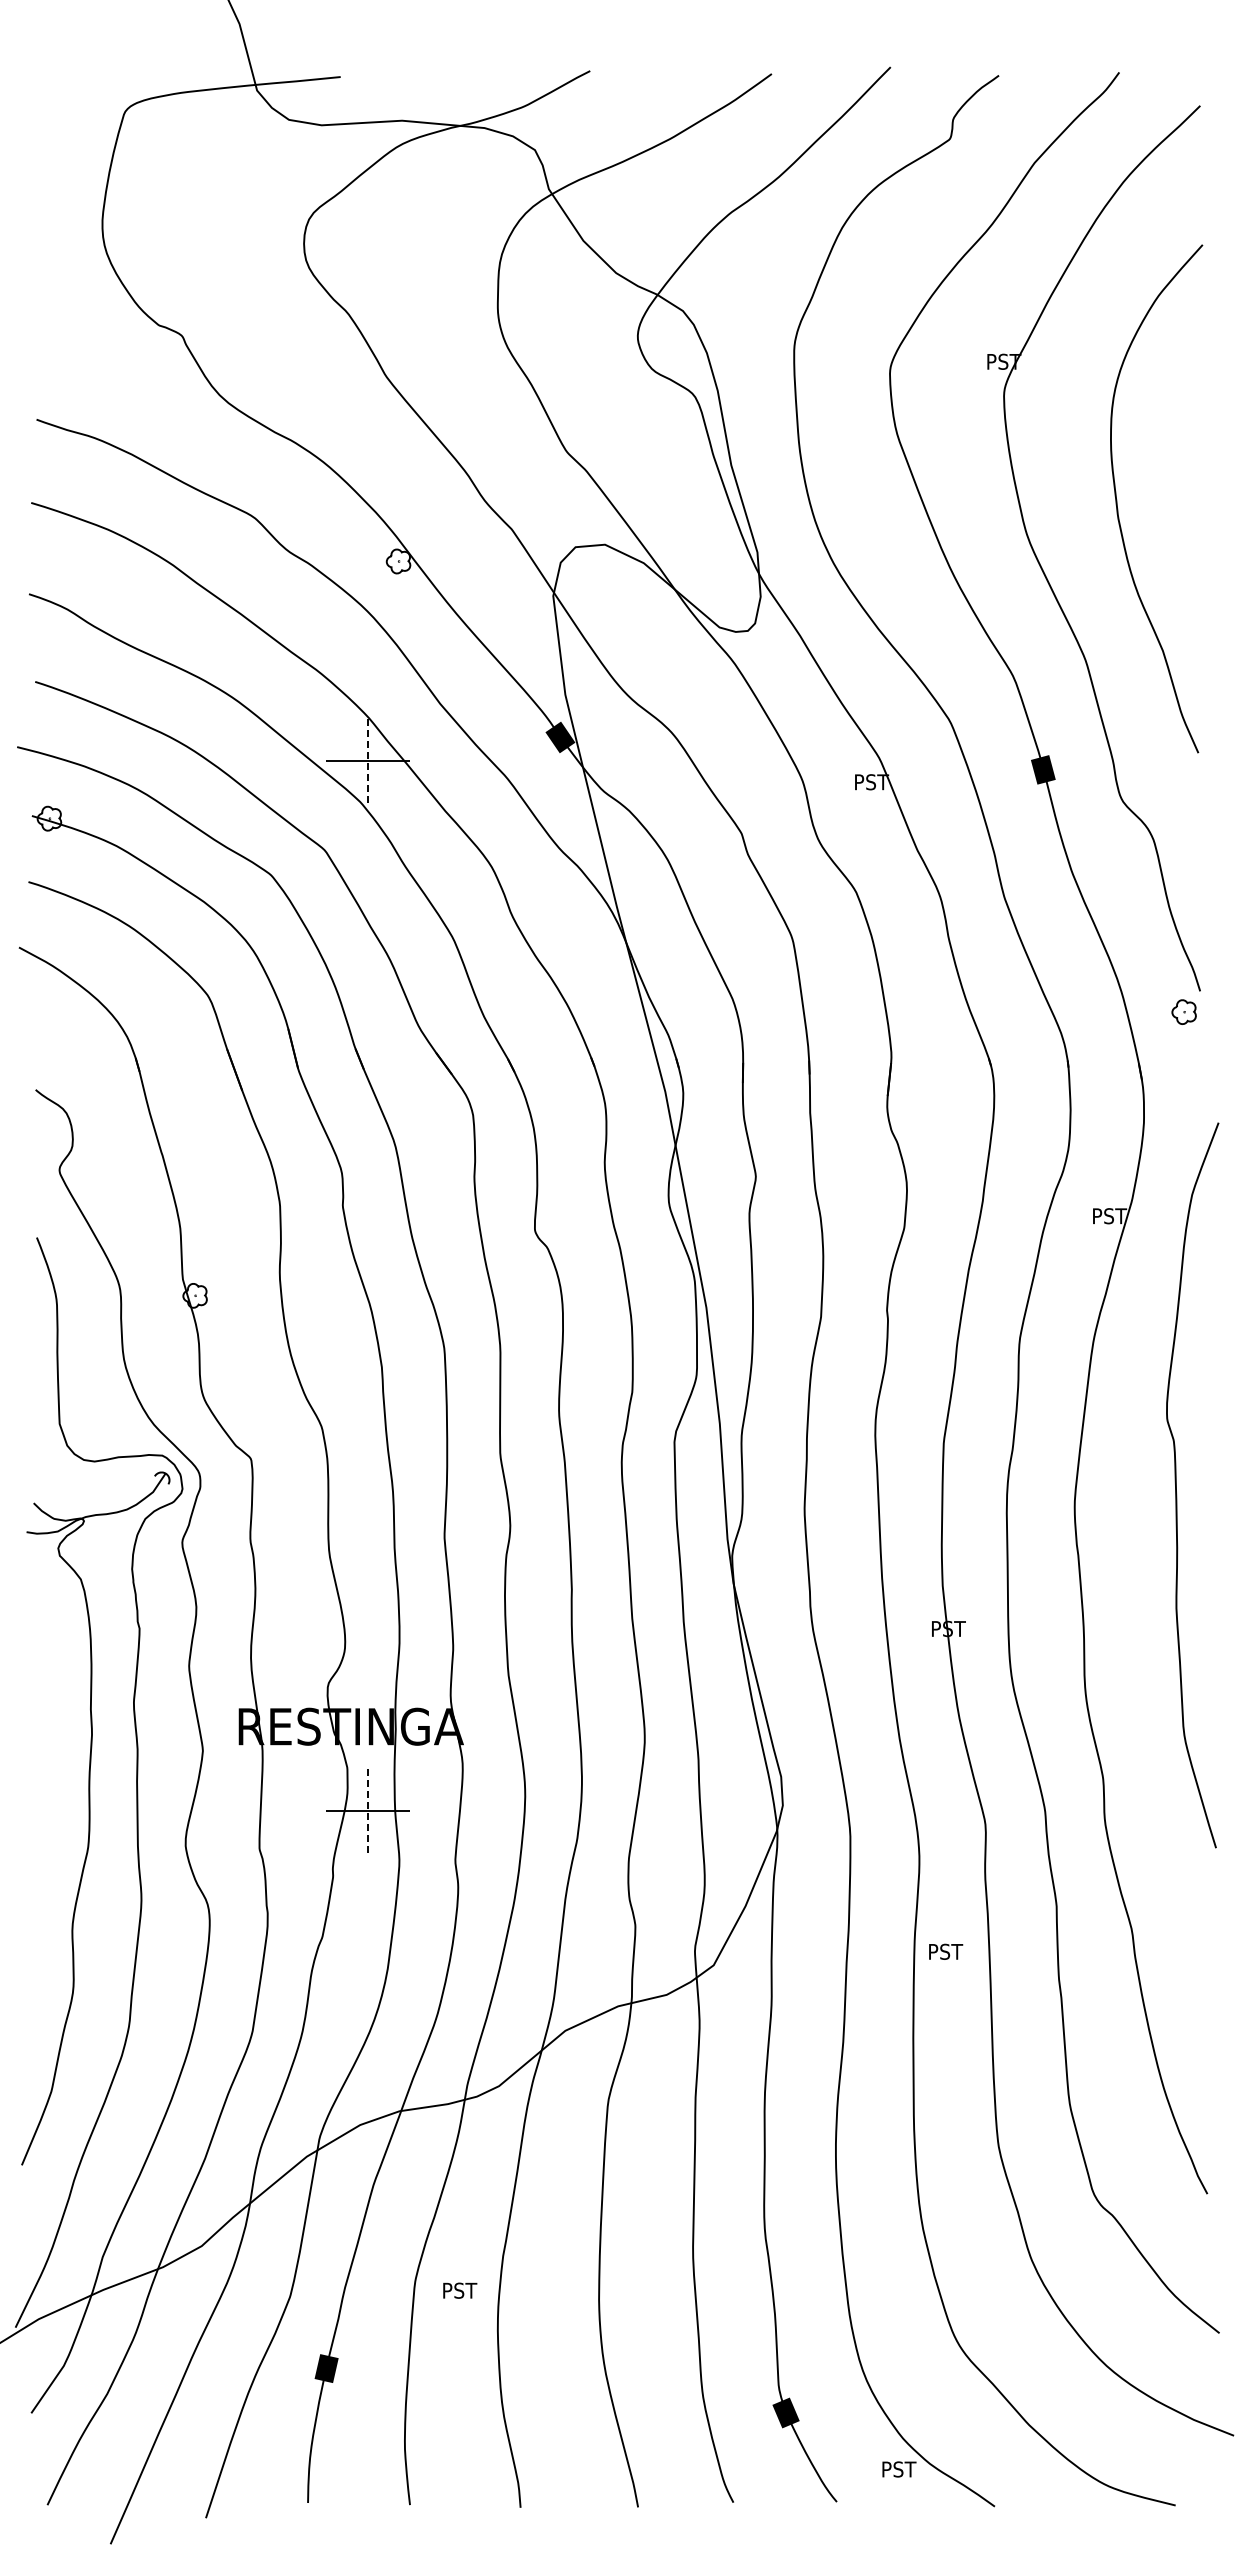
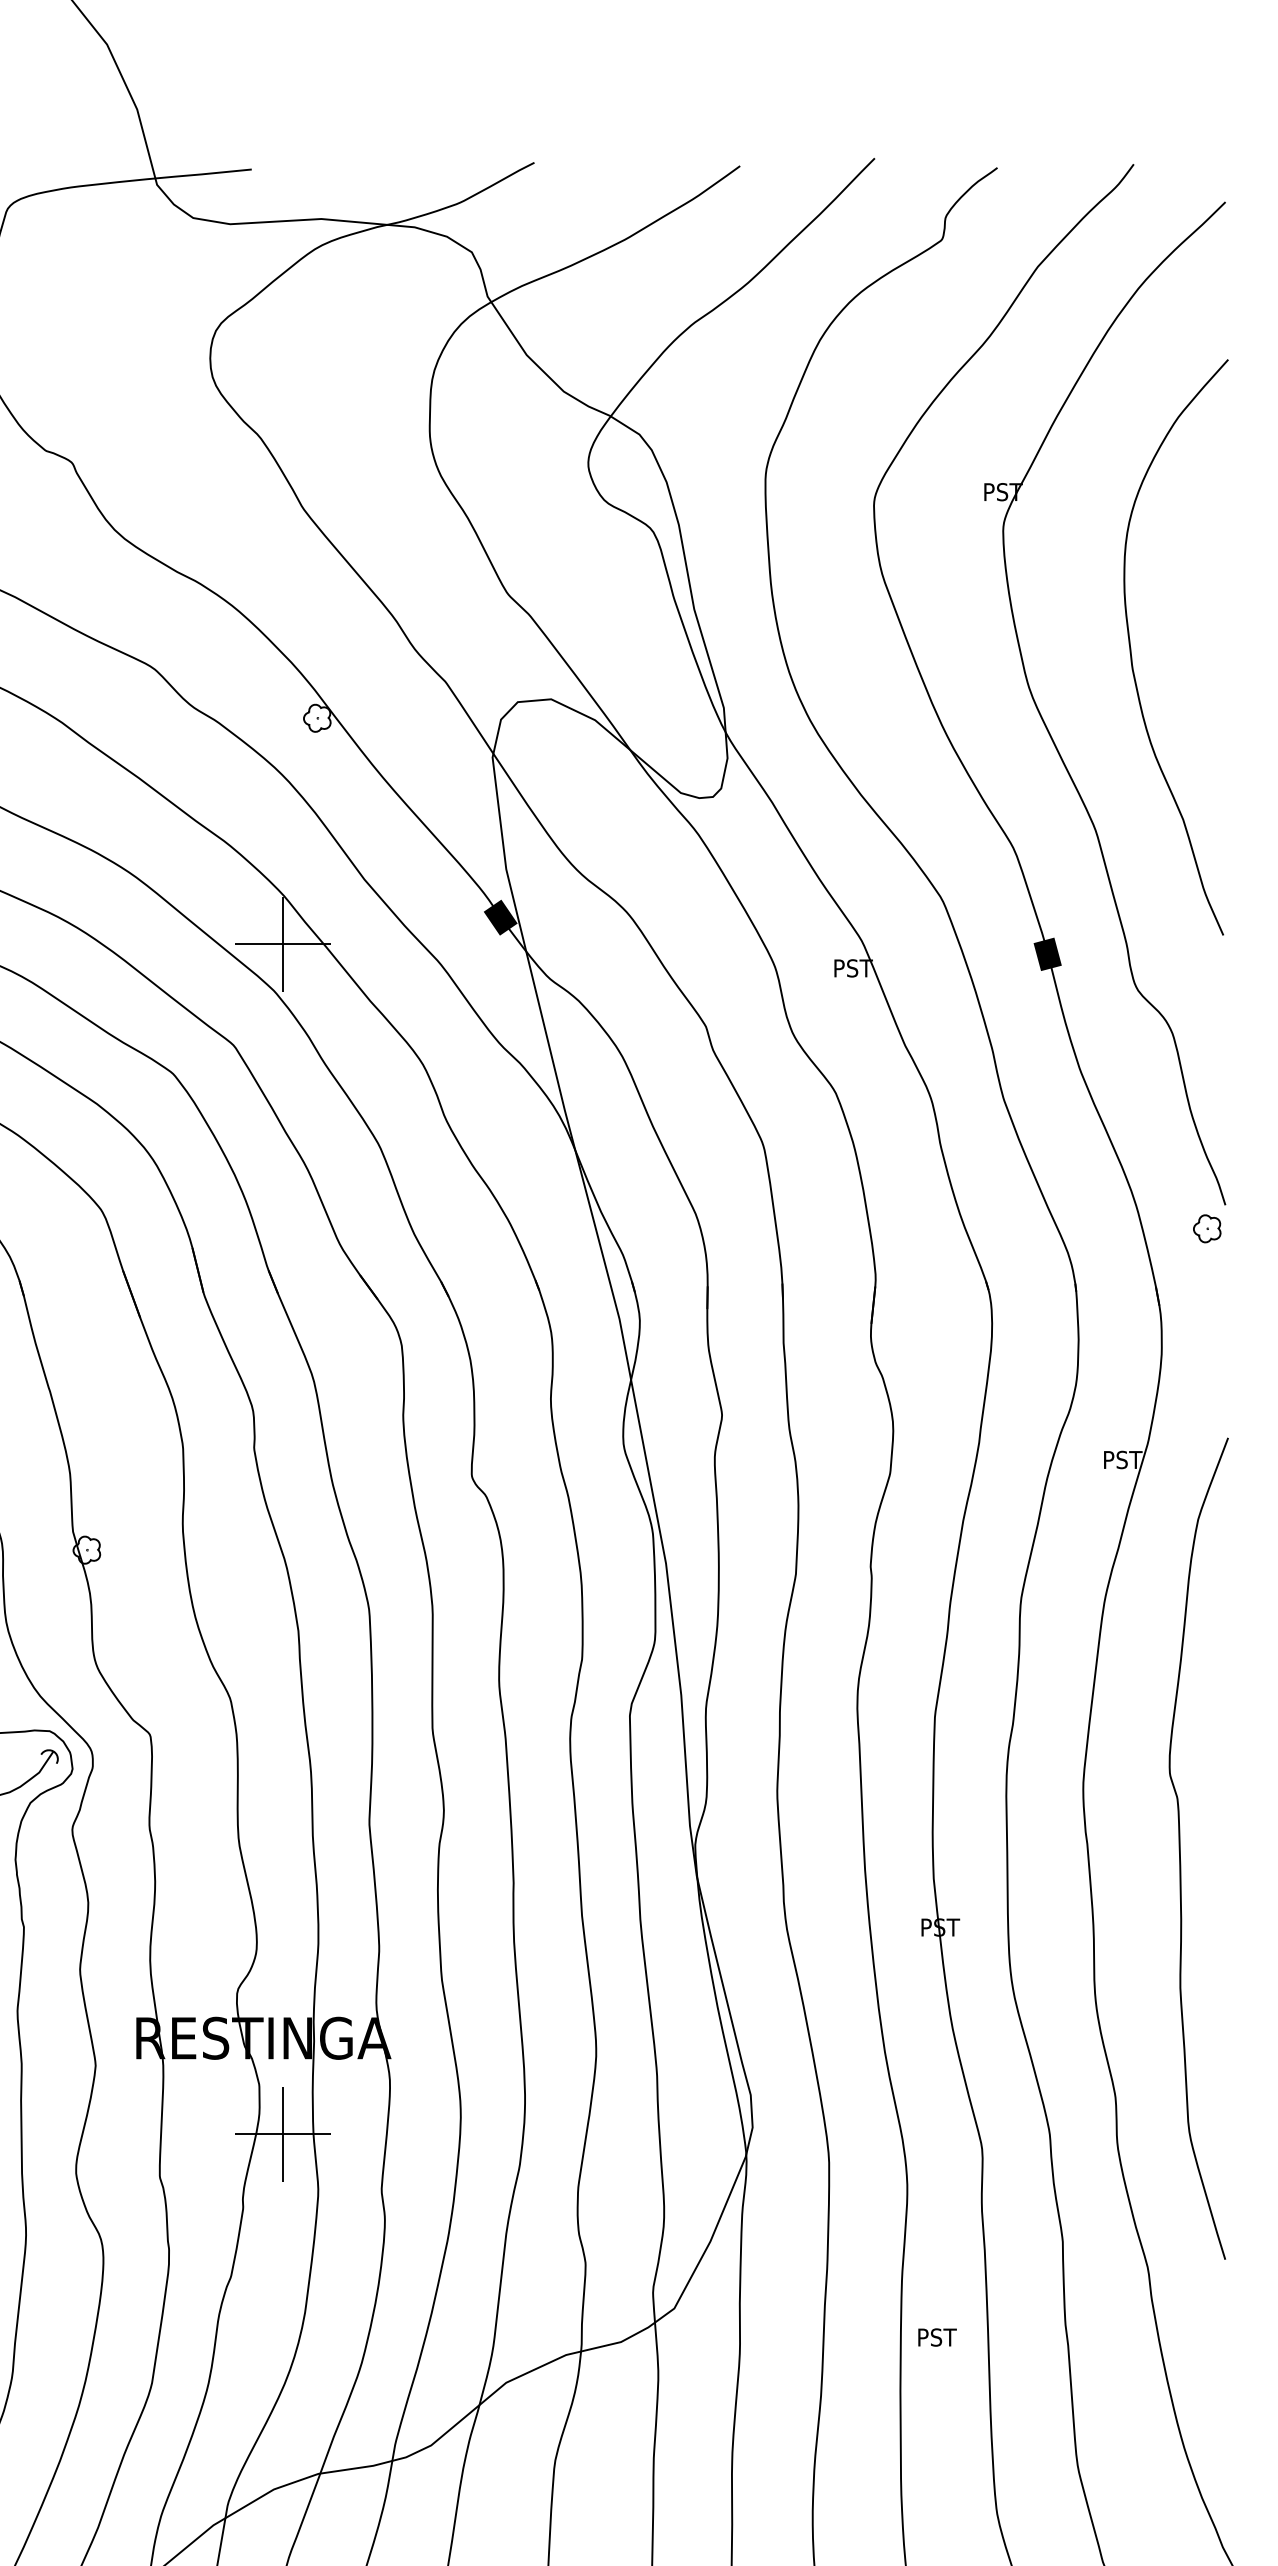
line: (368, 761) -> (283, 944), dashed -> solid
curve: (1176, 1485) -> (1180, 1848), moved
line: (368, 1811) -> (283, 2134), dashed -> solid
text: (946, 1951) -> (938, 2337), moved

